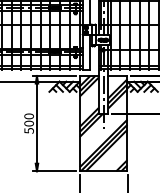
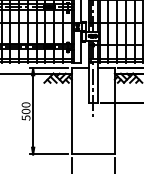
hatch: (102, 123) -> (92, 111), removed

